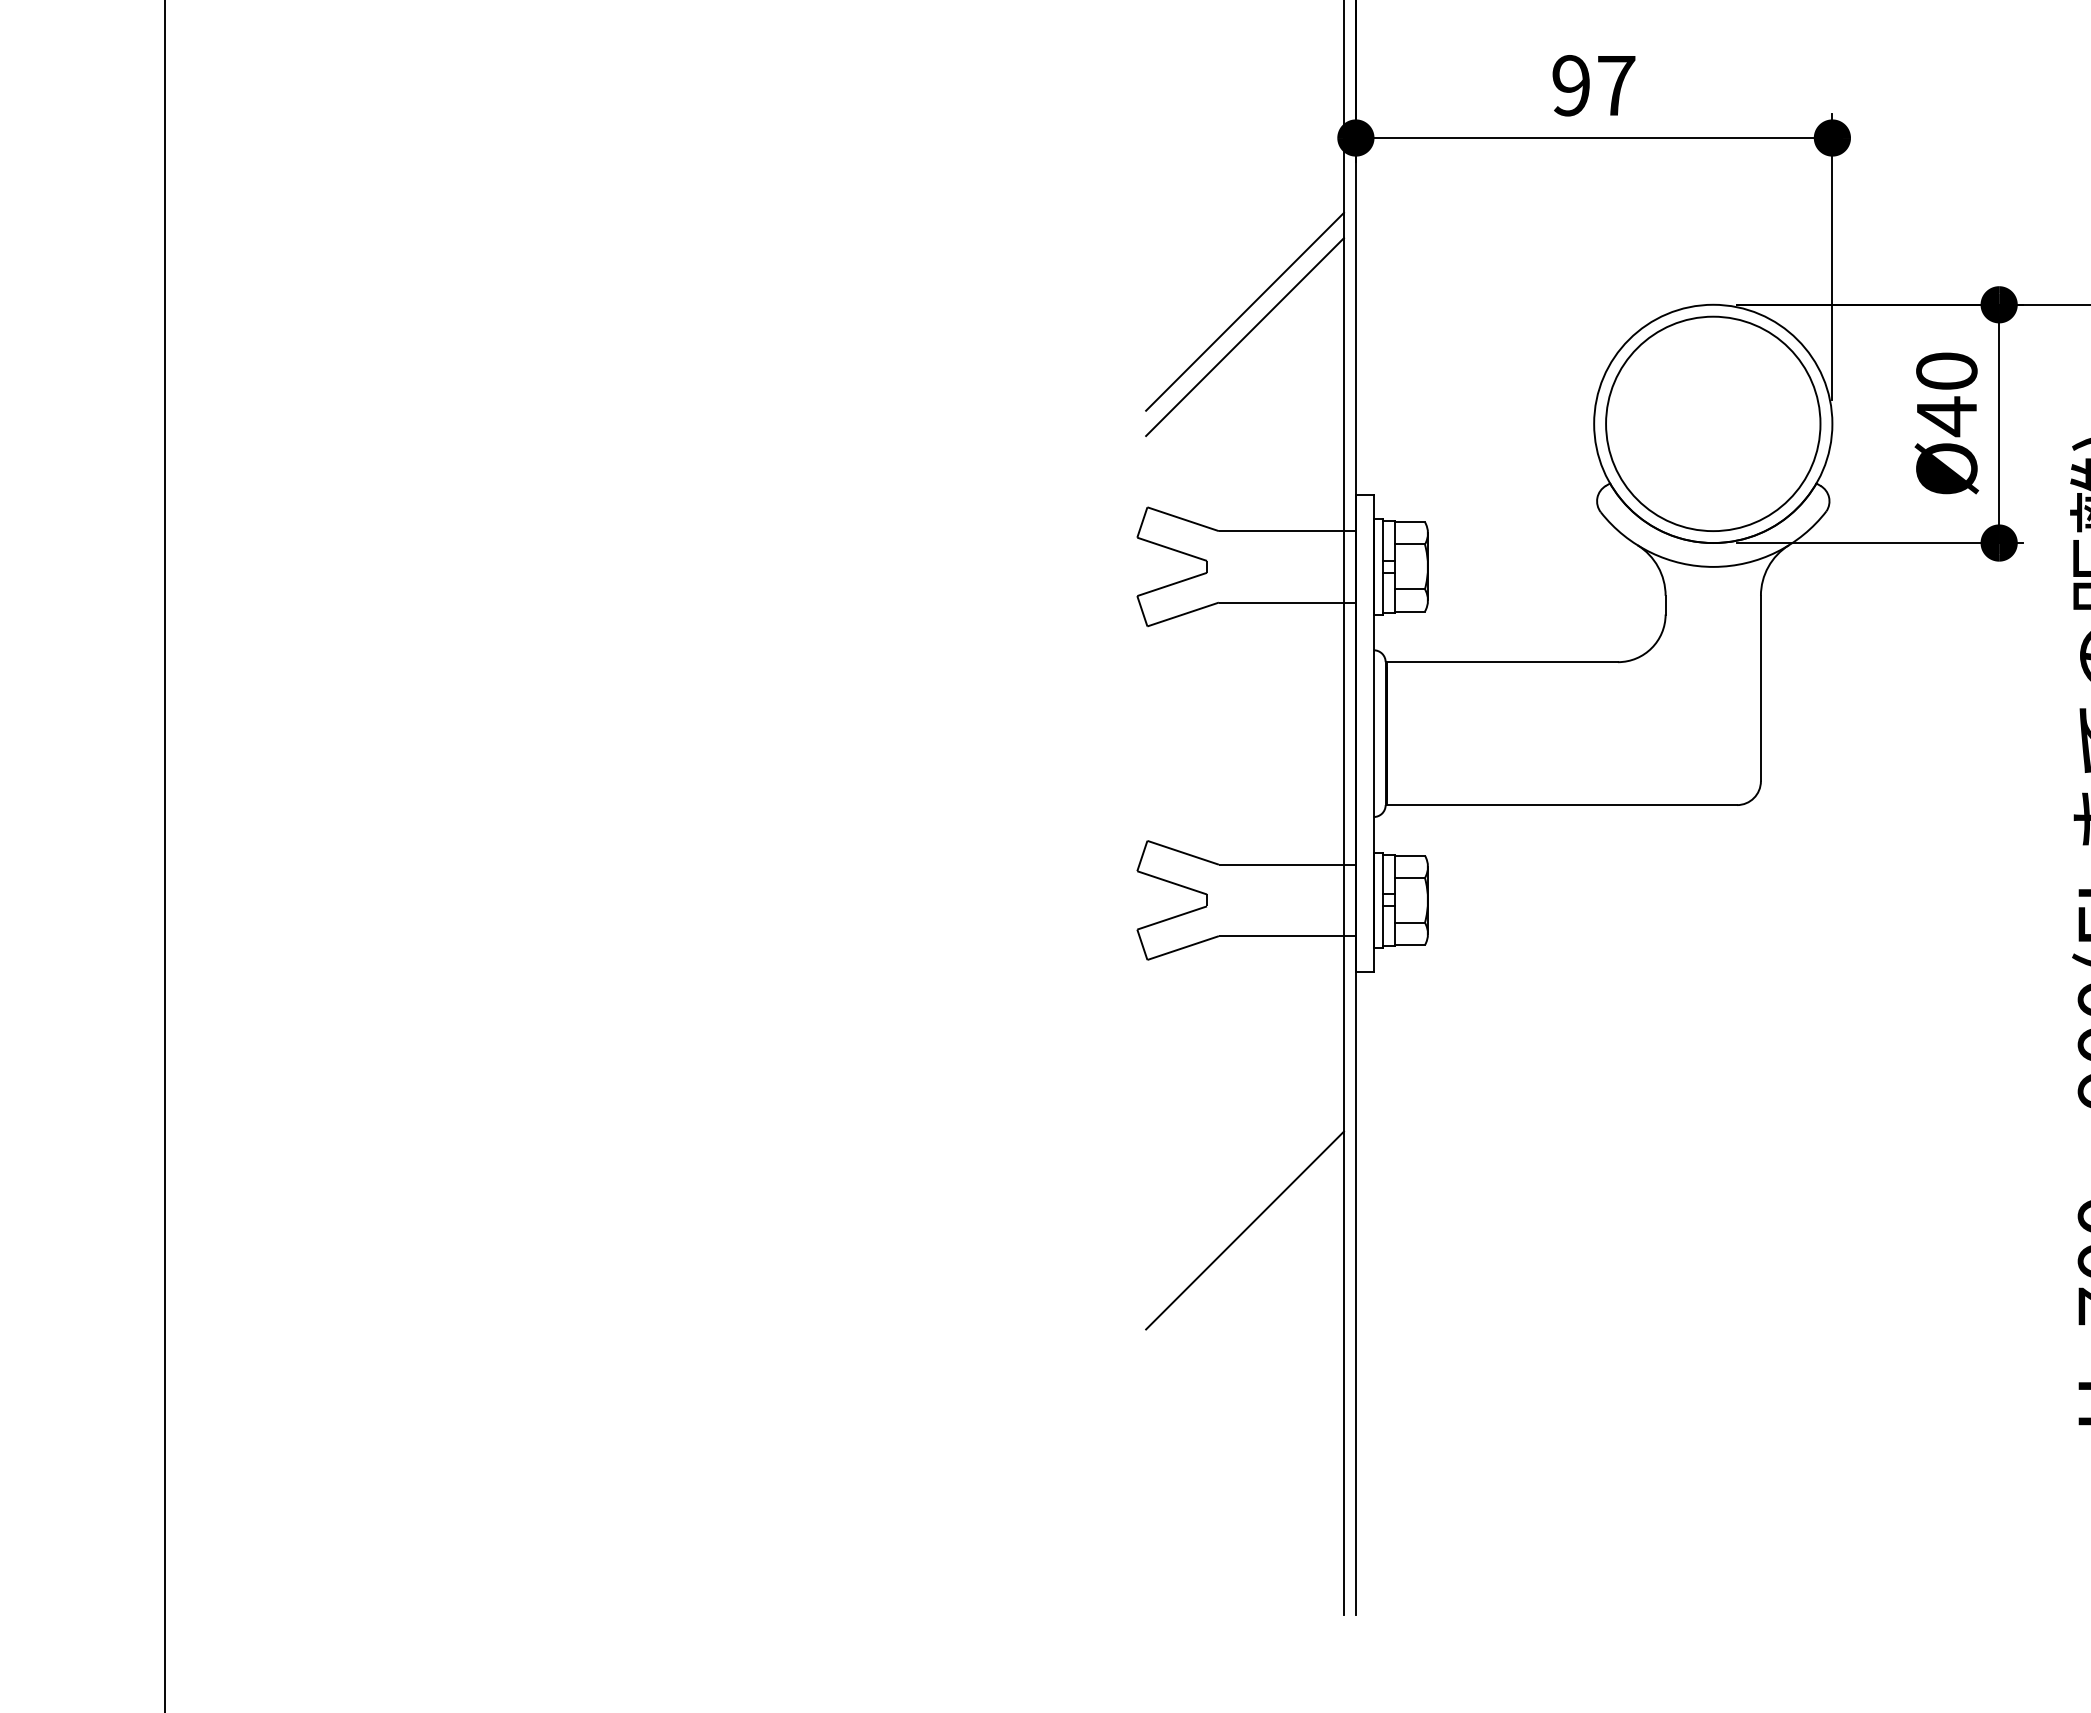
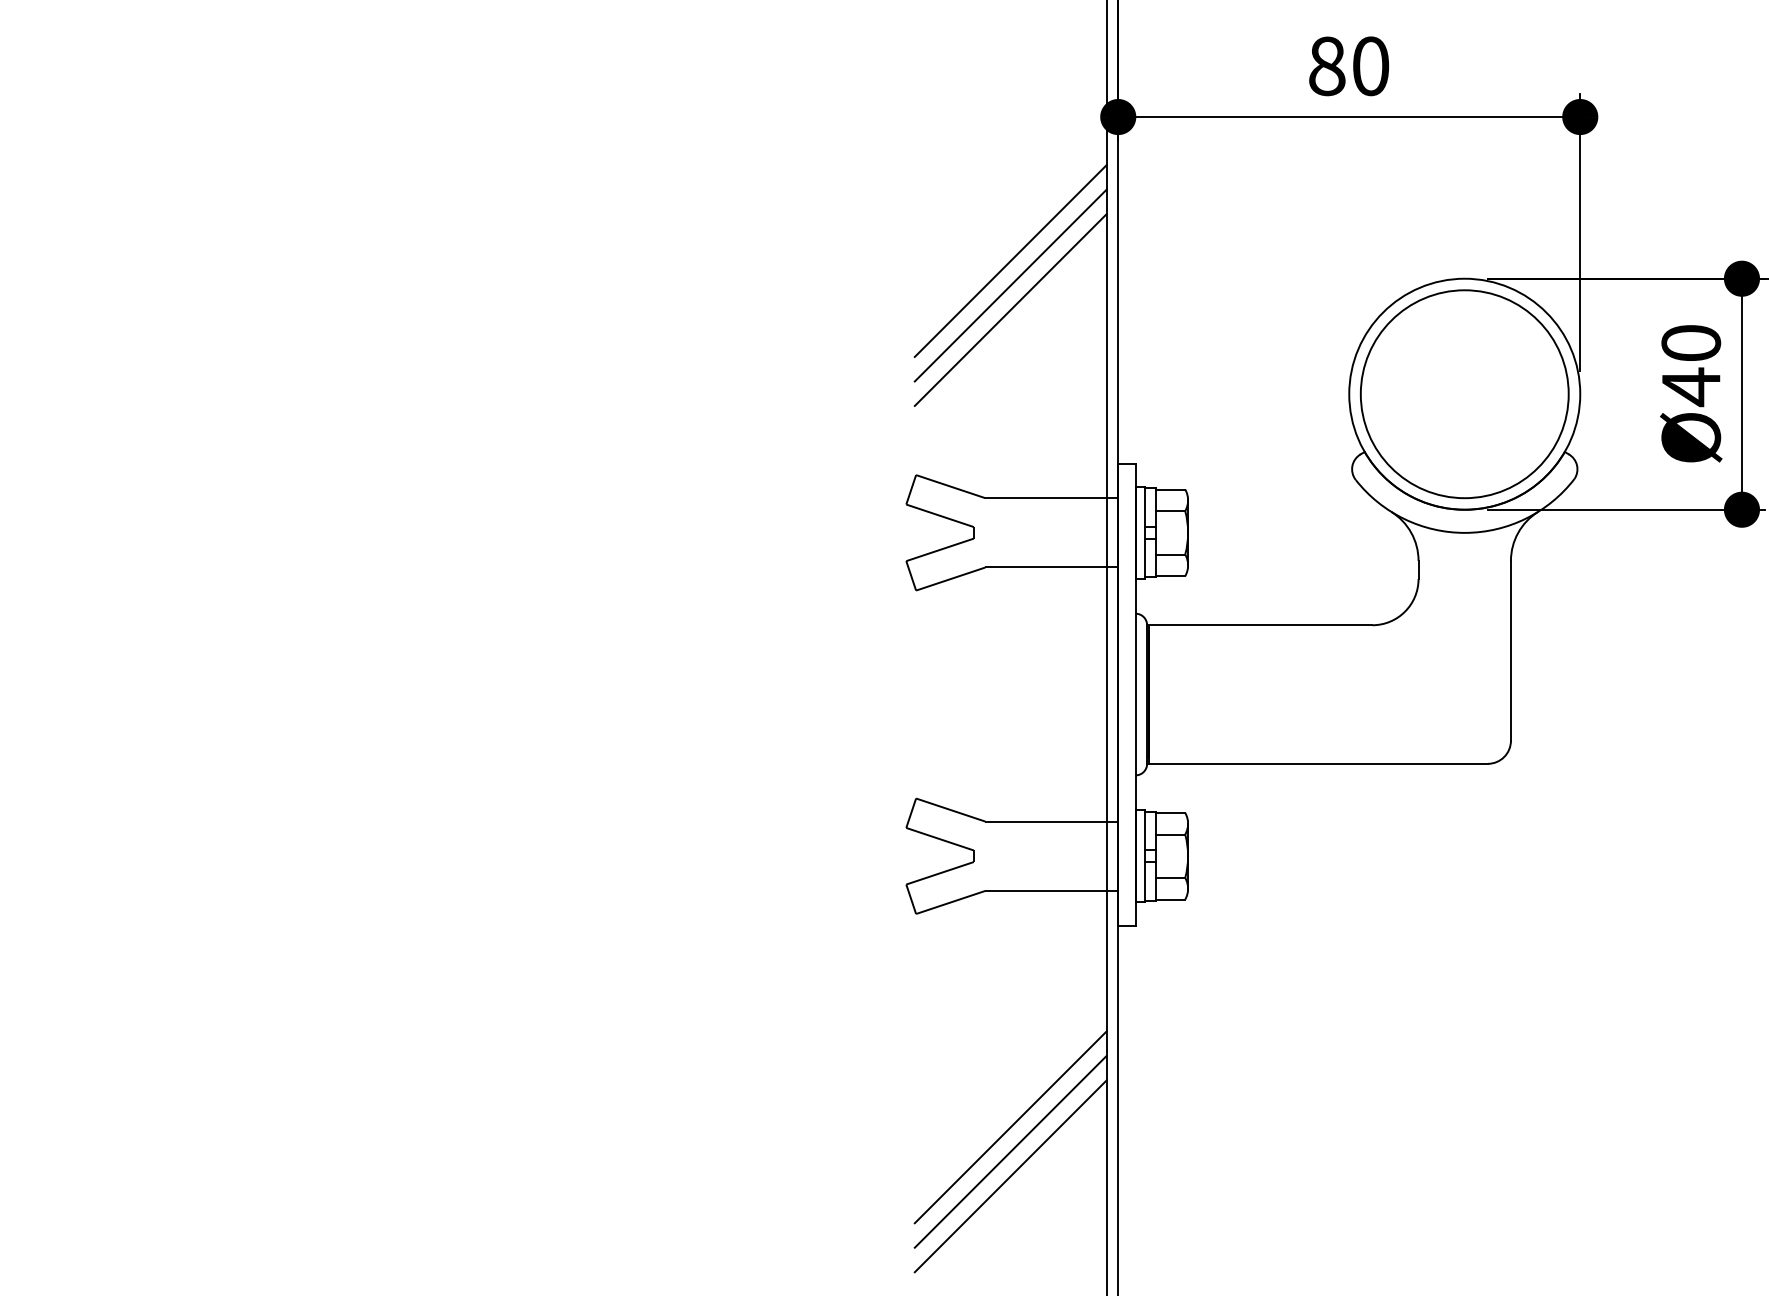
text: (1593, 85) -> (1348, 66), 97 -> 80
line: (1244, 286) -> (1010, 260), added
line: (1244, 1179) -> (1010, 1126), added
line: (1244, 1205) -> (1010, 1152), added

